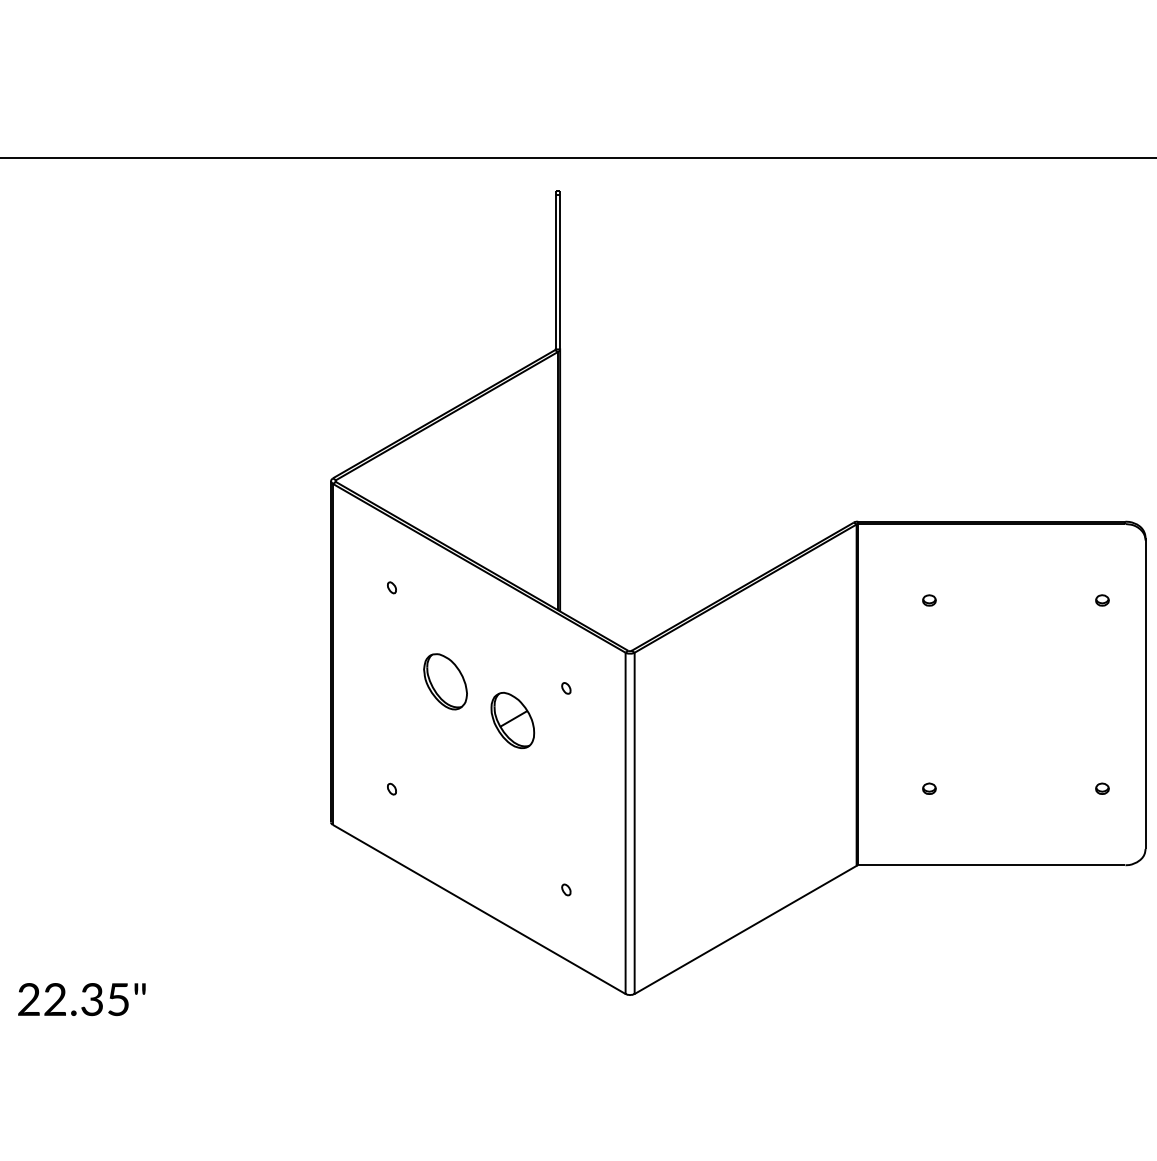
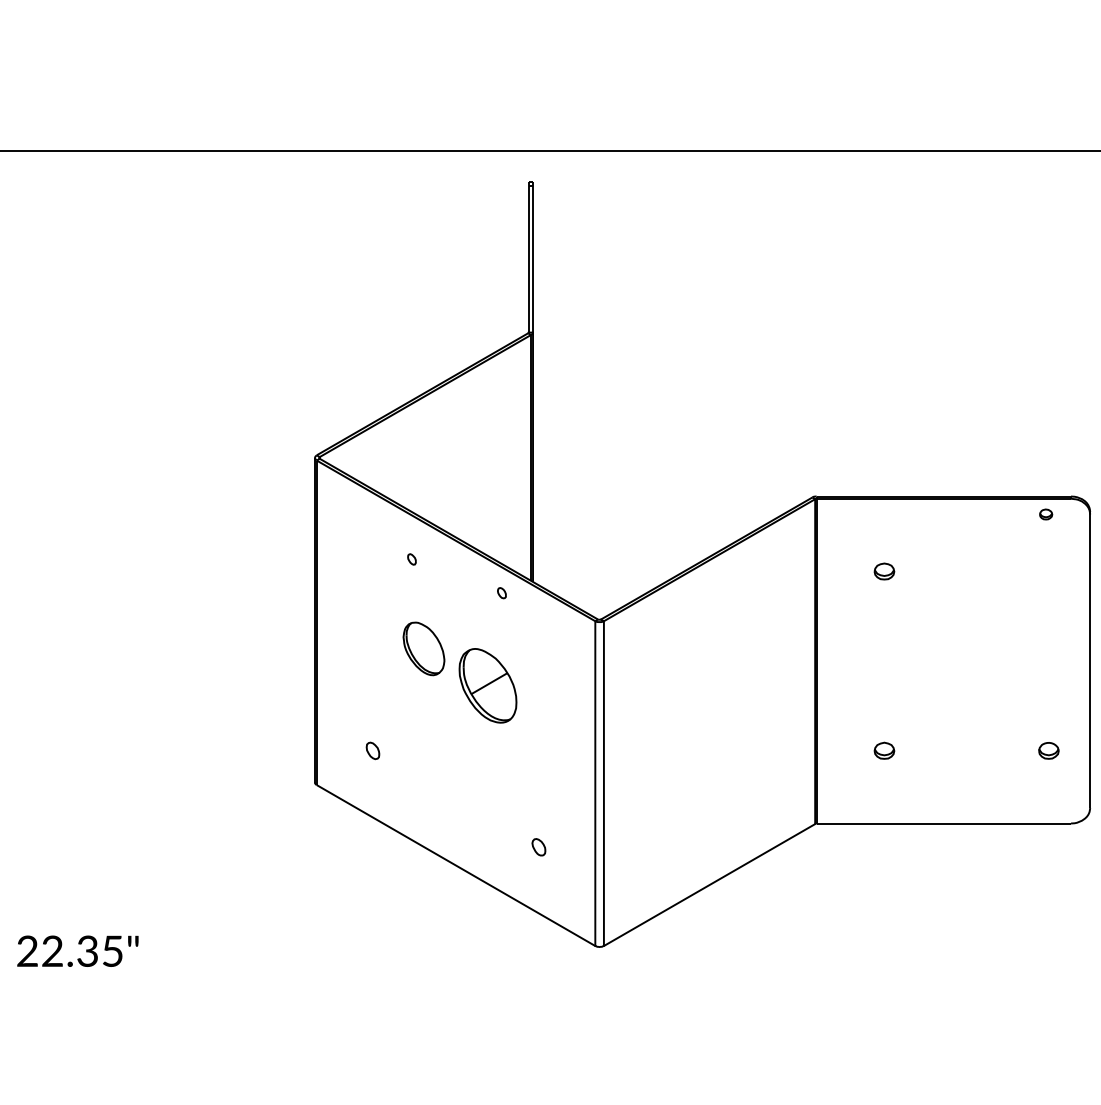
part: (391, 587) -> (411, 559), moved
part: (929, 600) -> (884, 571), size x1.6
part: (1102, 600) -> (1046, 514), moved
part: (565, 688) -> (501, 593), moved
part: (512, 720) -> (487, 685), size x1.4
part: (929, 788) -> (884, 750), size x1.6
part: (1102, 788) -> (1049, 750), size x1.6
part: (391, 789) -> (372, 751), size x1.6
part: (565, 889) -> (538, 846), size x1.6

